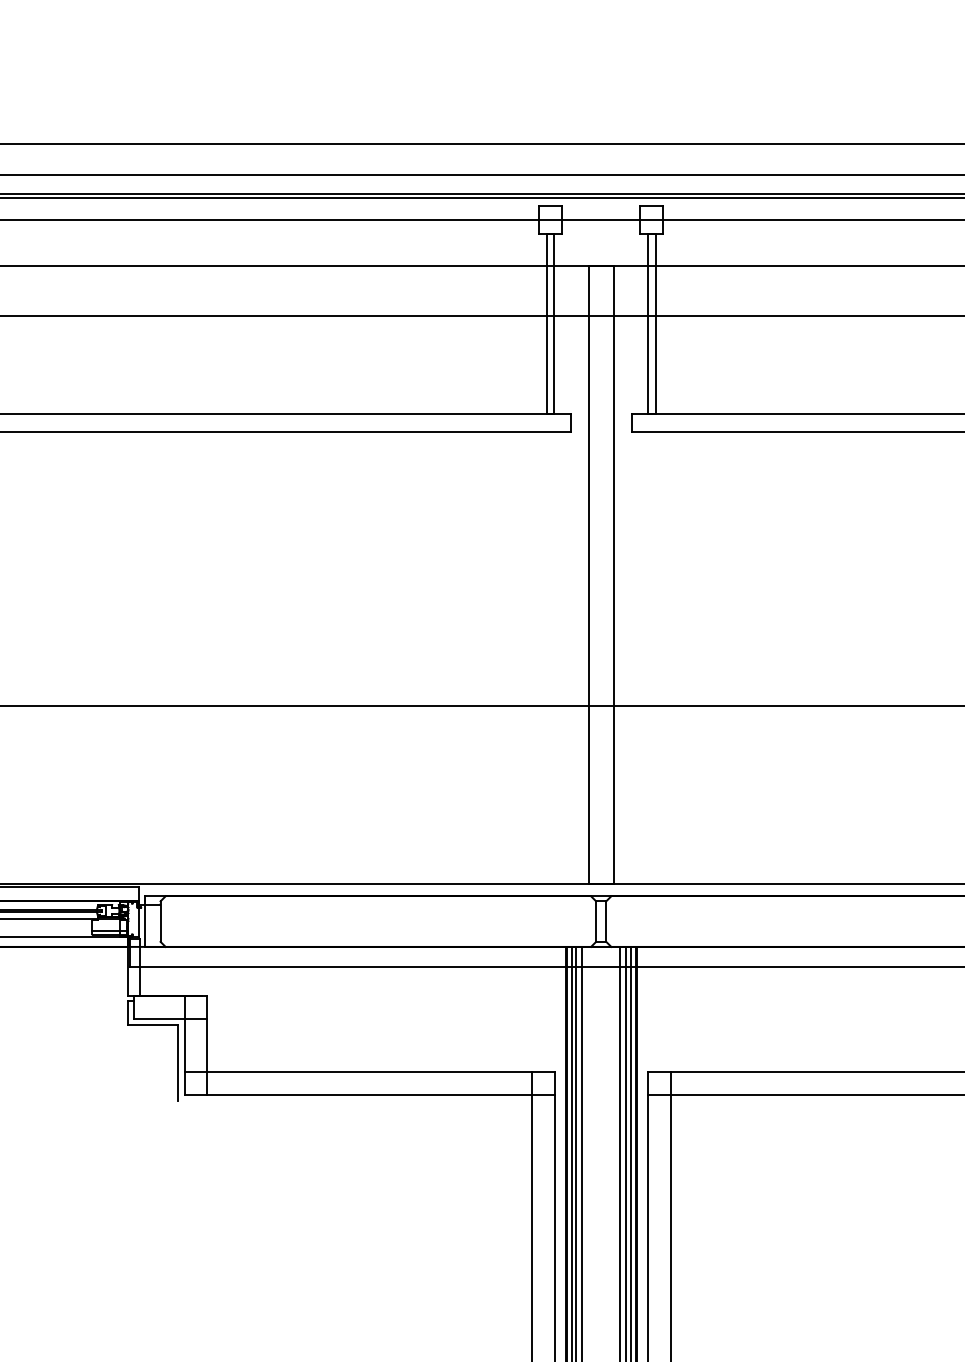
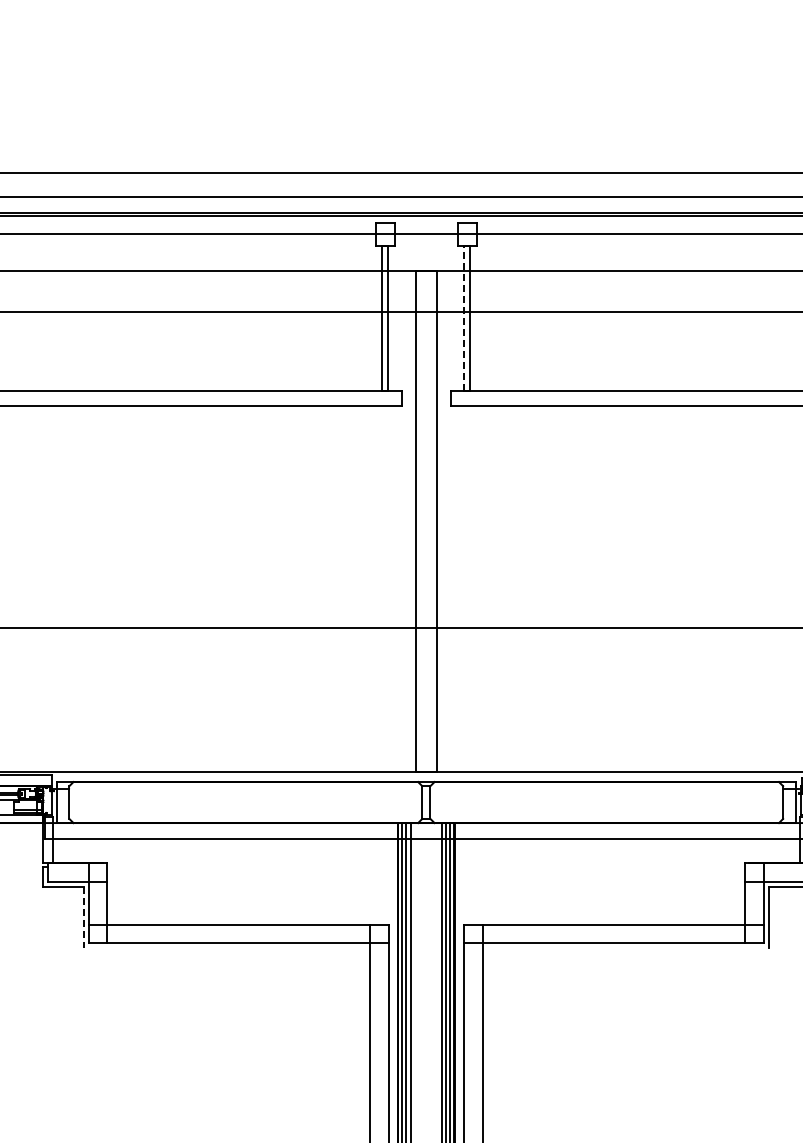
line: (648, 324) -> (464, 318), solid -> dashed
line: (177, 1063) -> (83, 917), solid -> dashed

